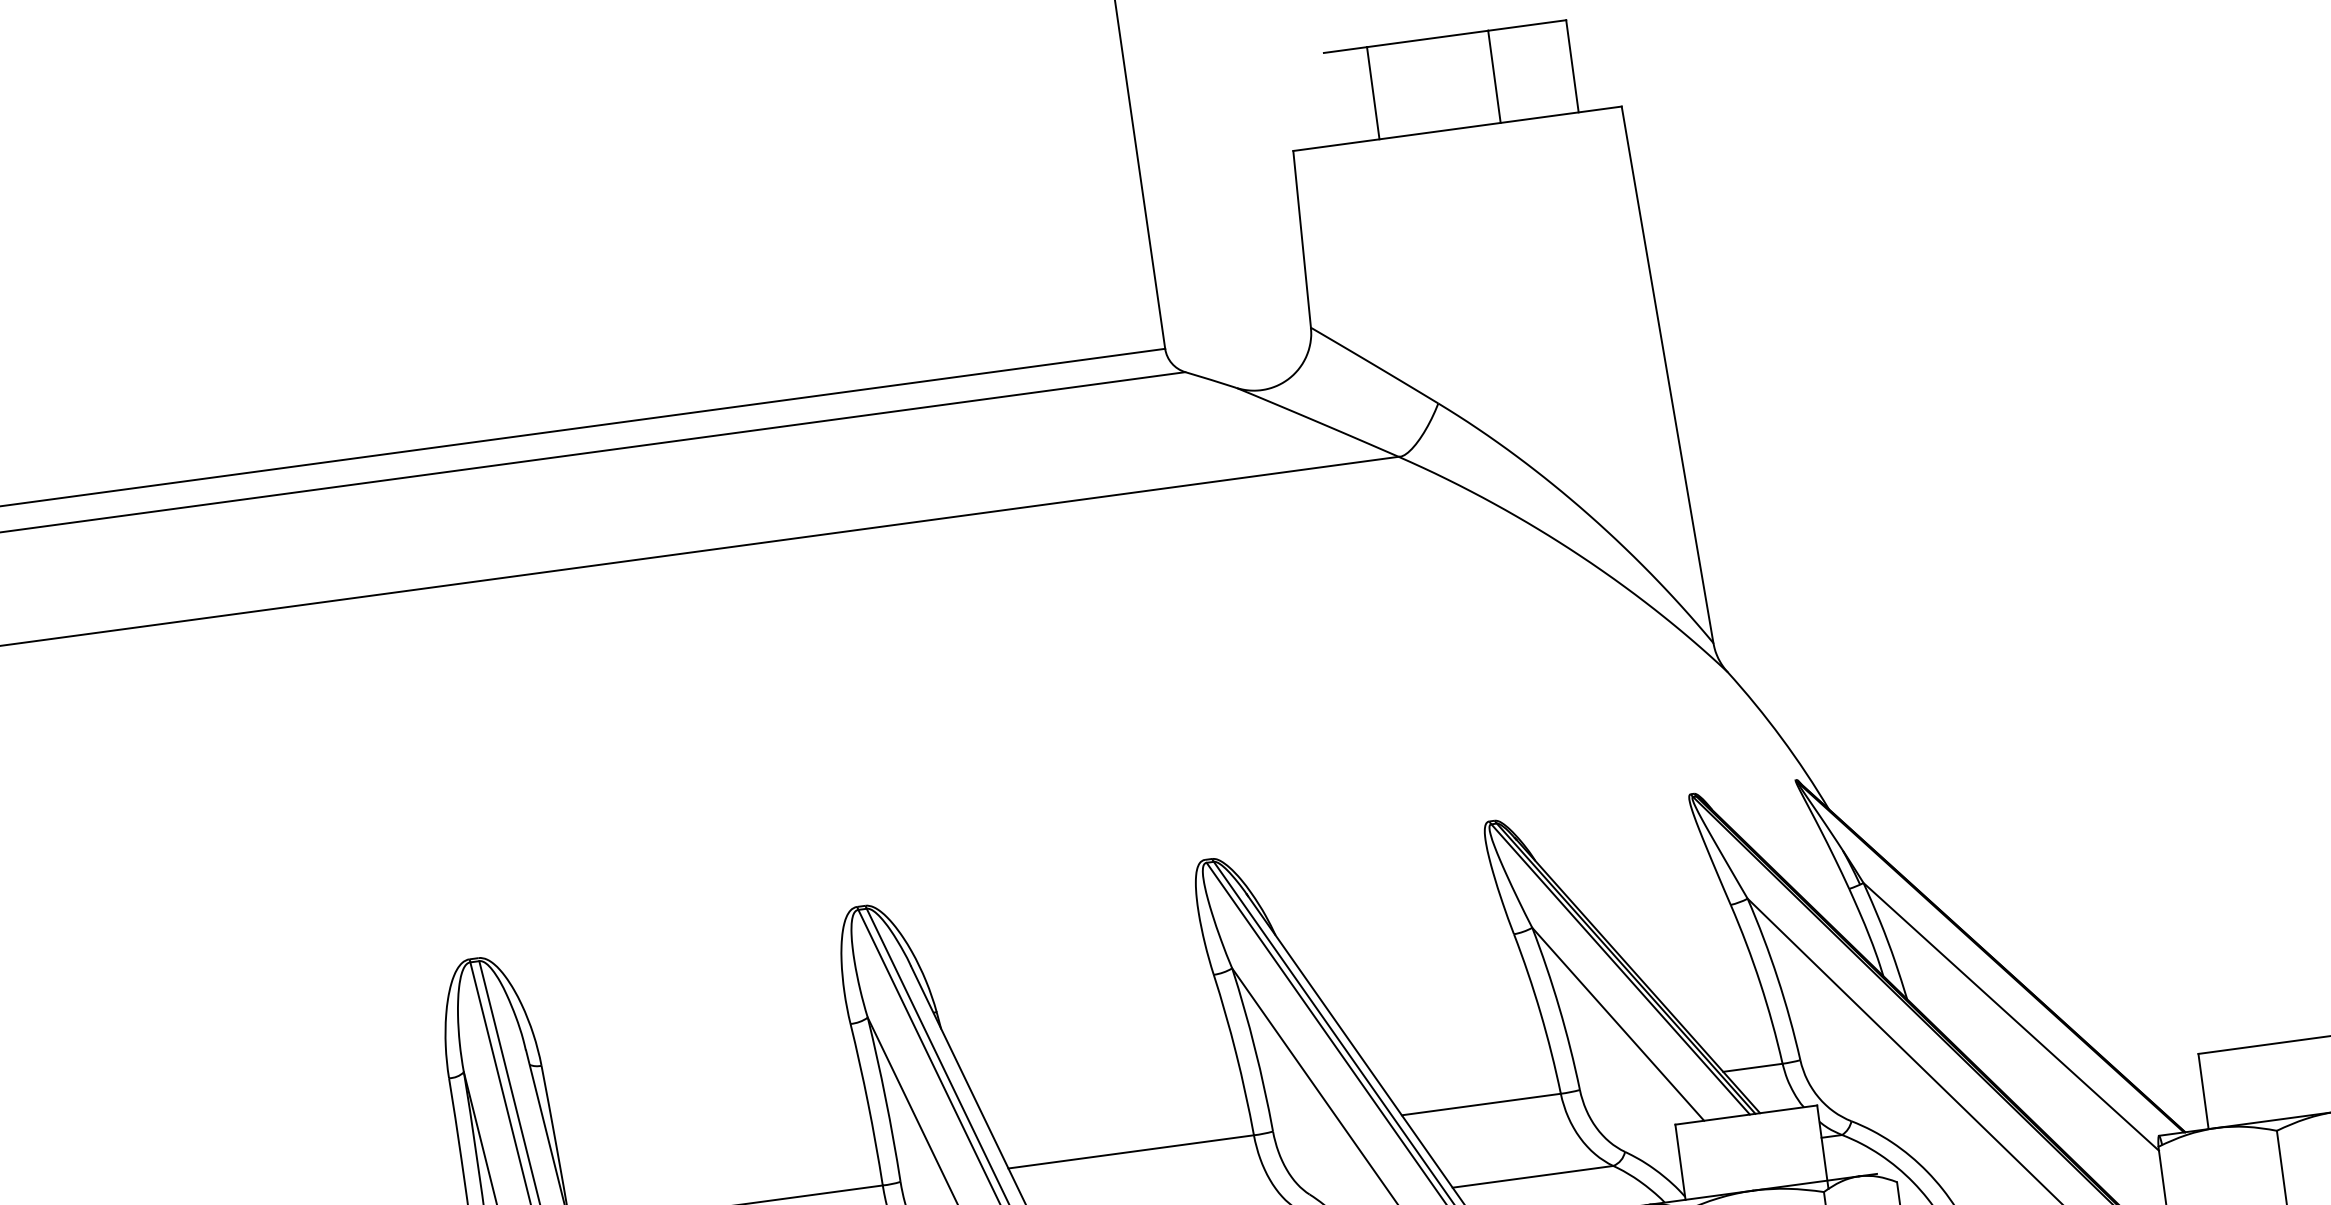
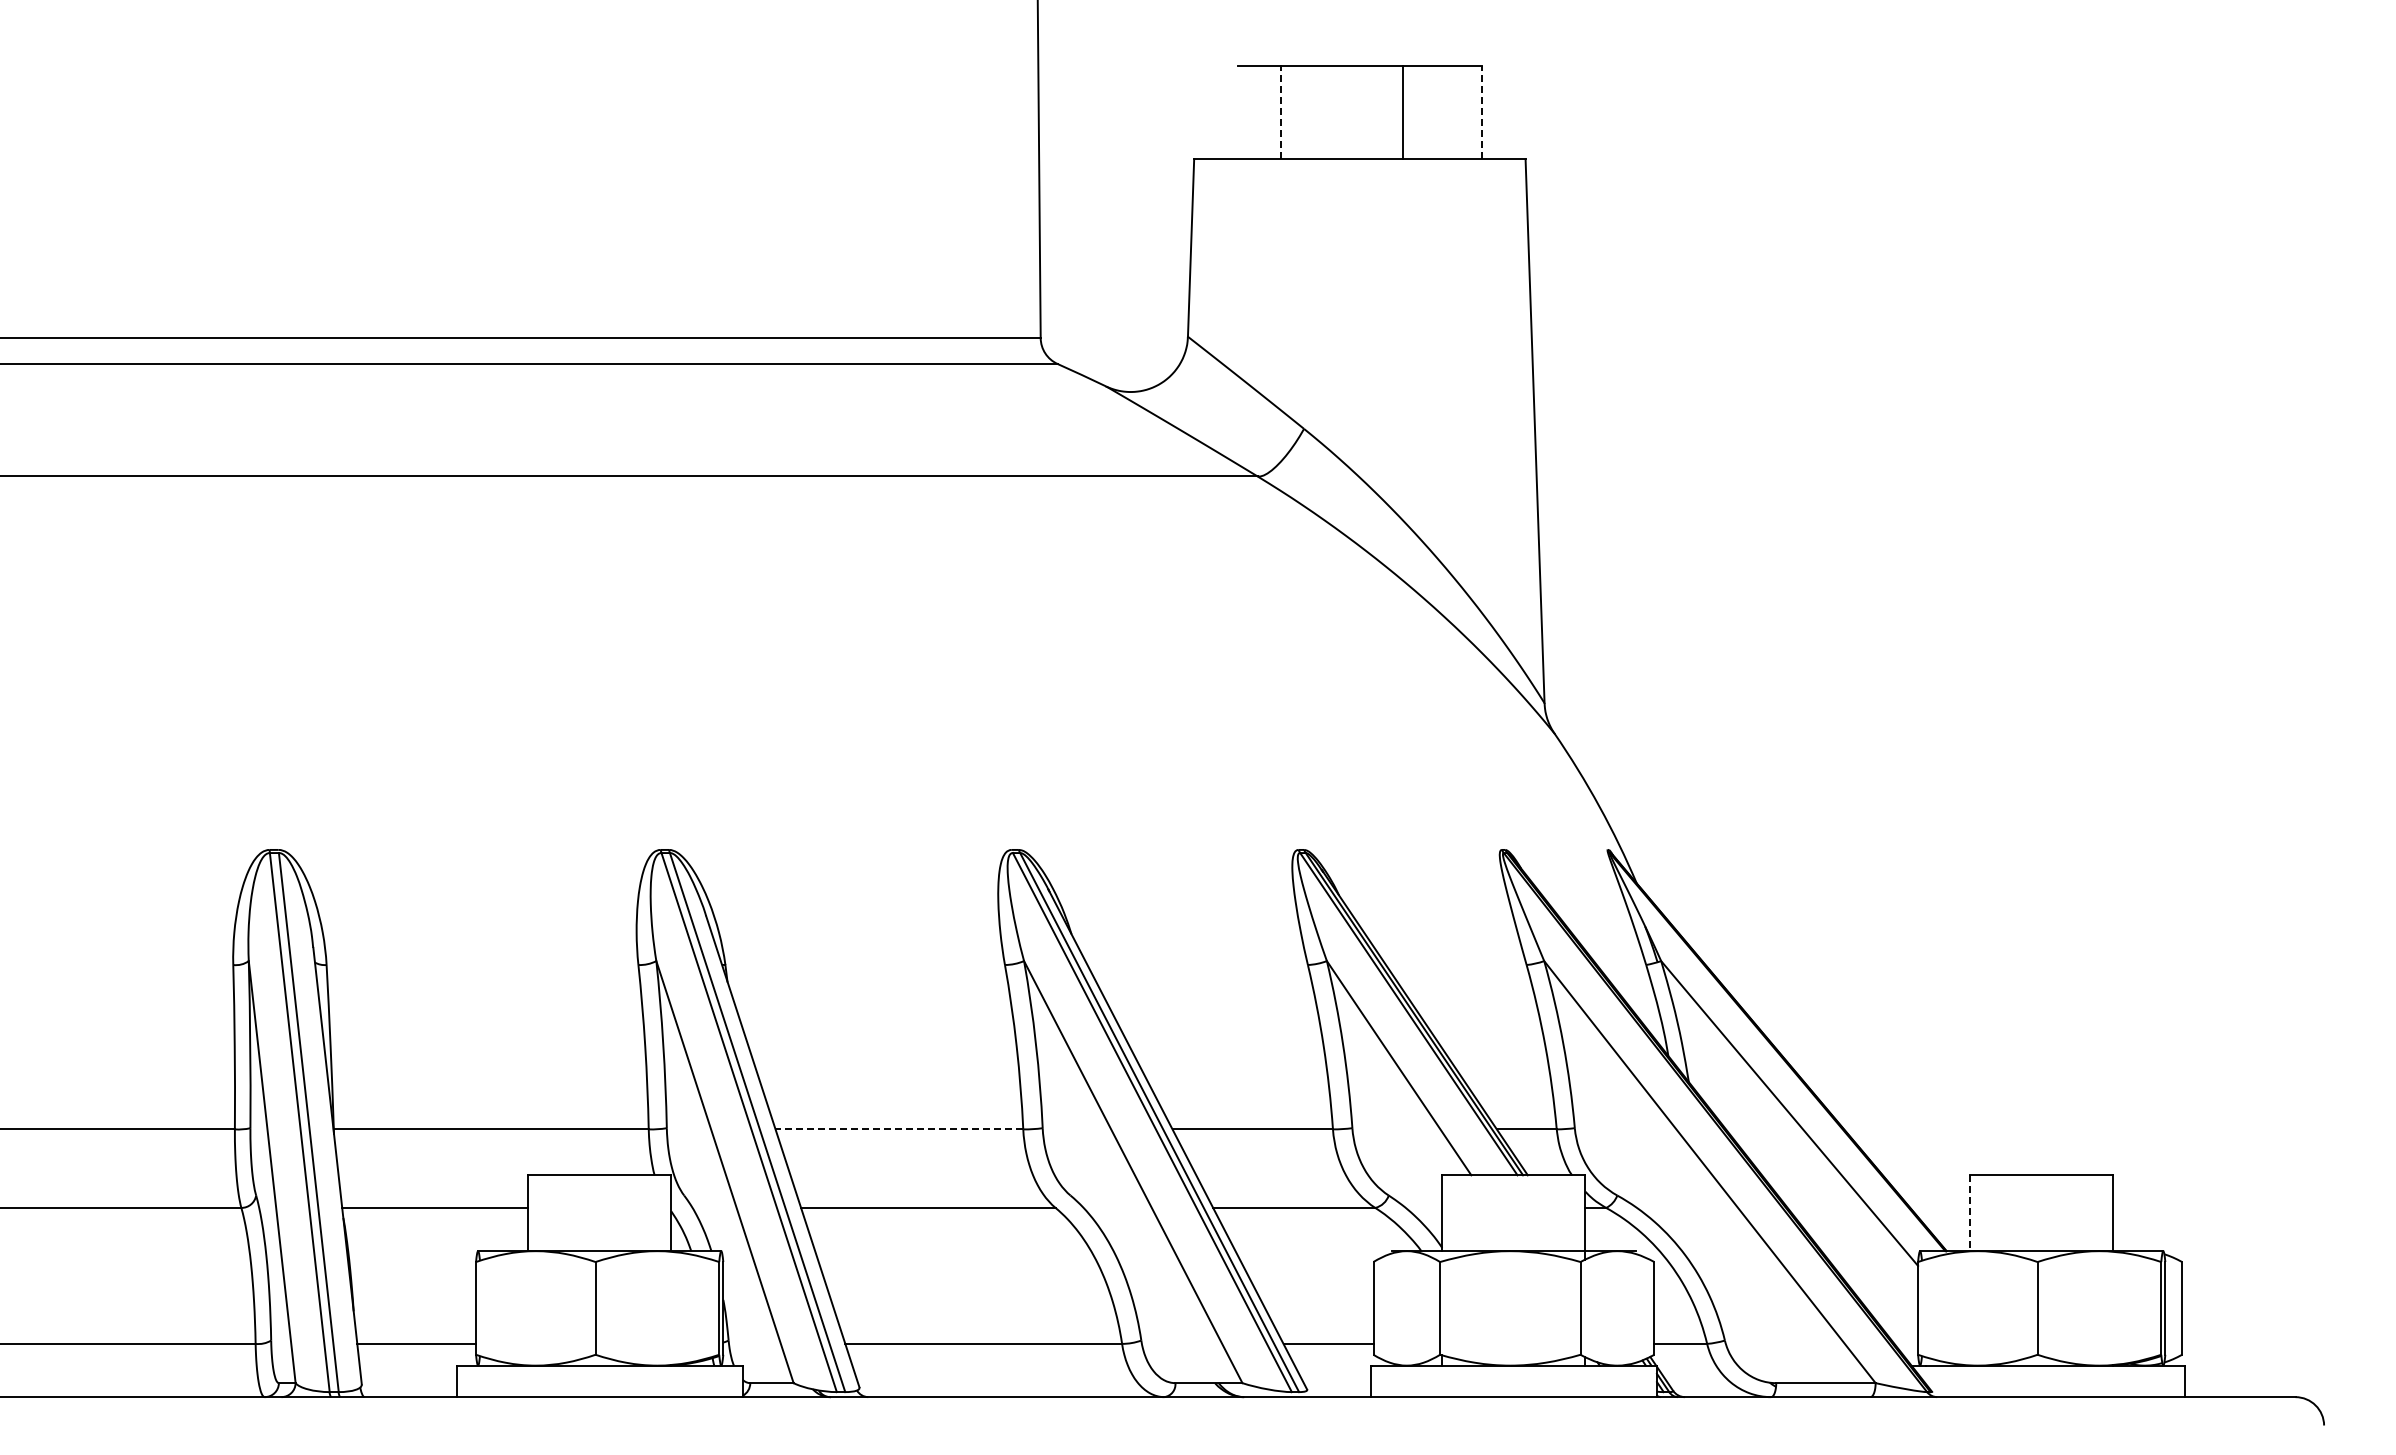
line: (1572, 66) -> (1482, 112), solid -> dashed
line: (1373, 92) -> (1281, 112), solid -> dashed
line: (2203, 1091) -> (1970, 1213), solid -> dashed
line: (1131, 1151) -> (899, 1129), solid -> dashed

